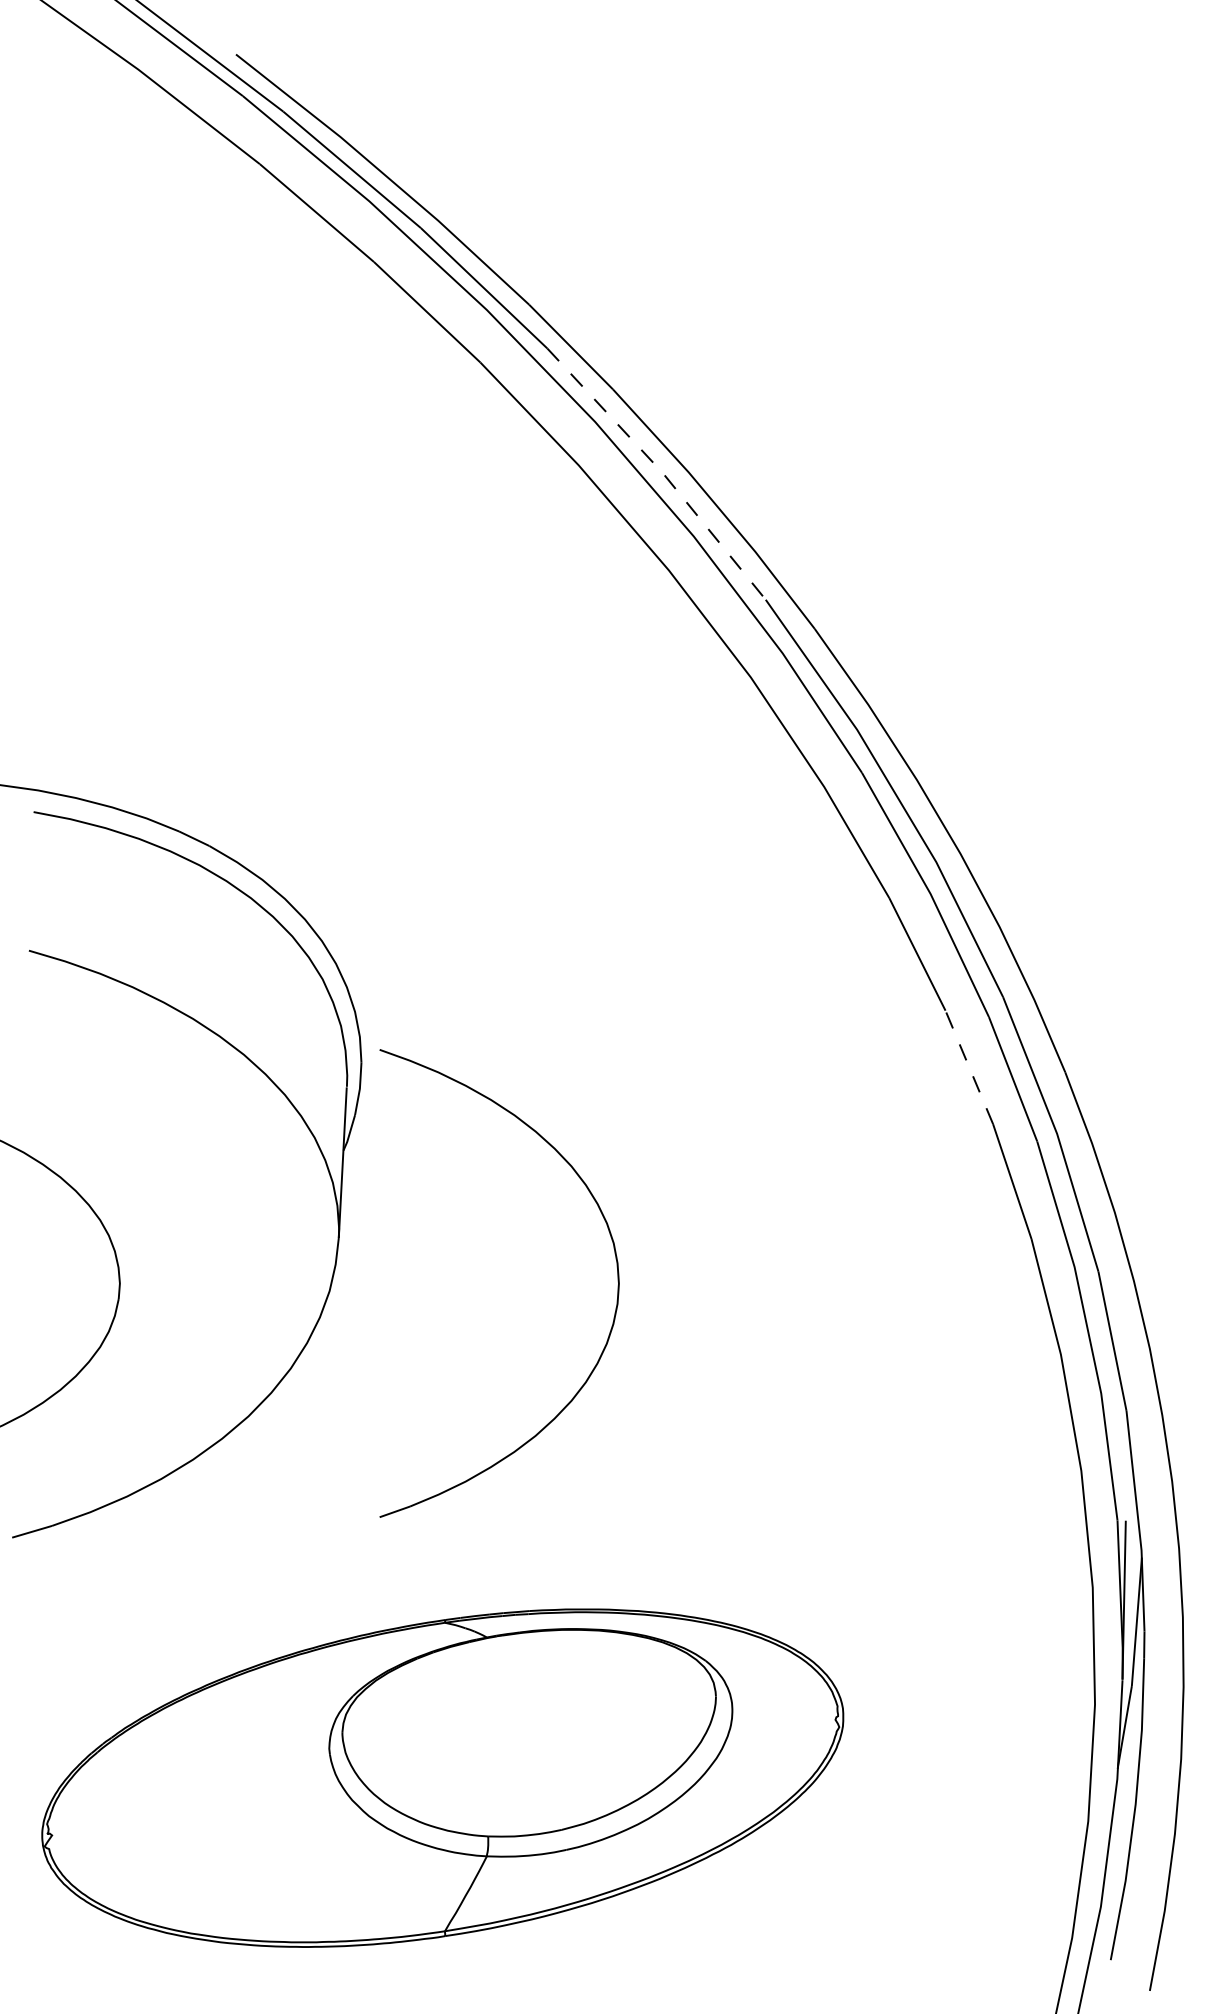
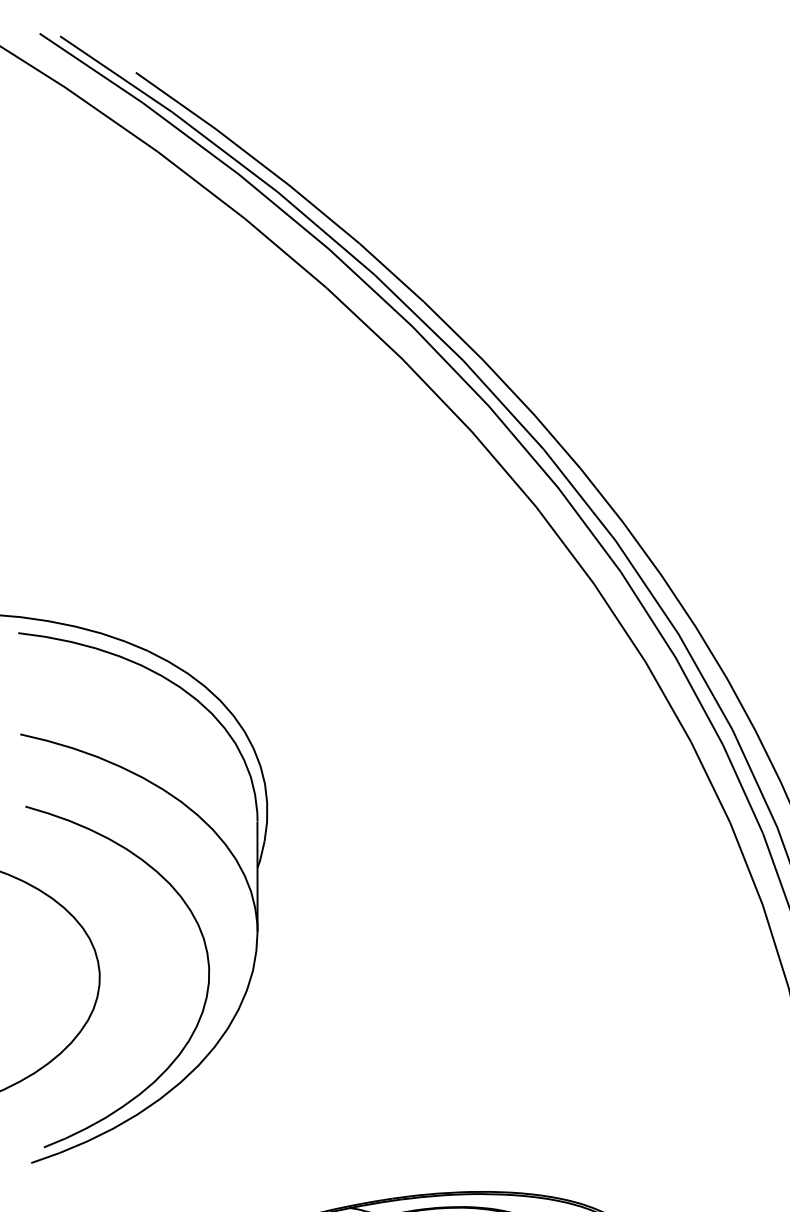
line: (660, 471) -> (461, 359), dashed -> solid
line: (969, 1067) -> (710, 782), dashed -> solid
part: (617, 1281) -> (208, 966), moved

